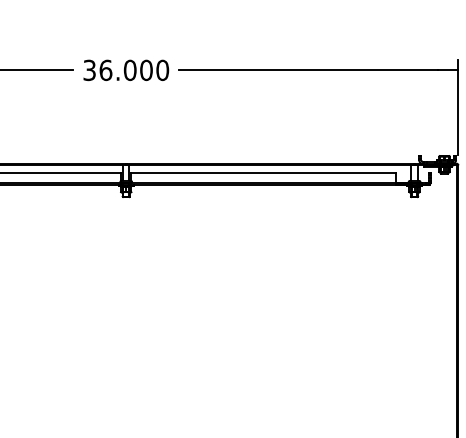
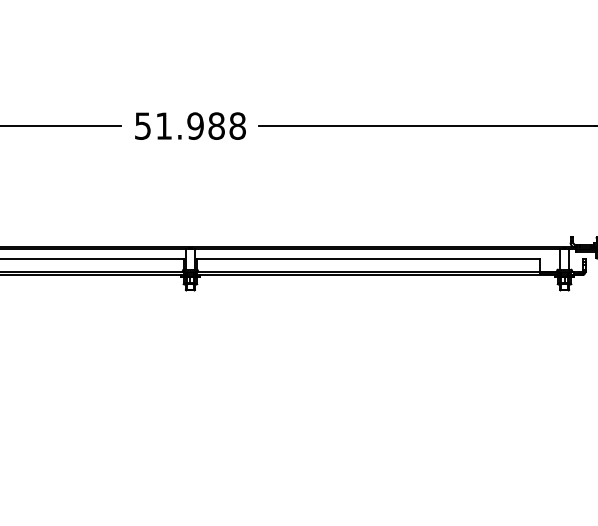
text: (126, 70) -> (190, 126), 36.000 -> 51.988

